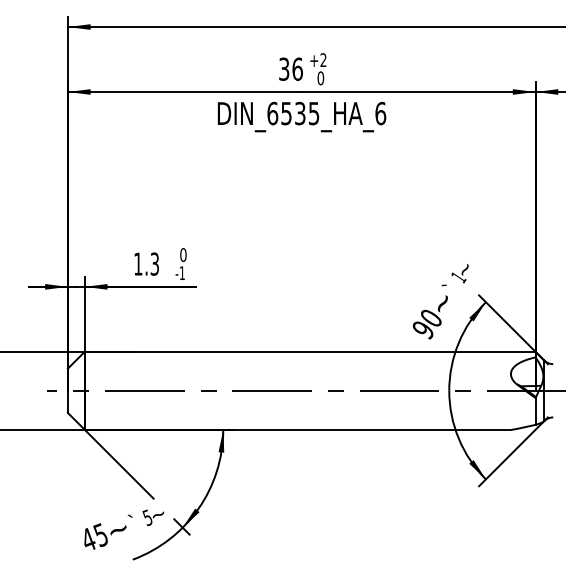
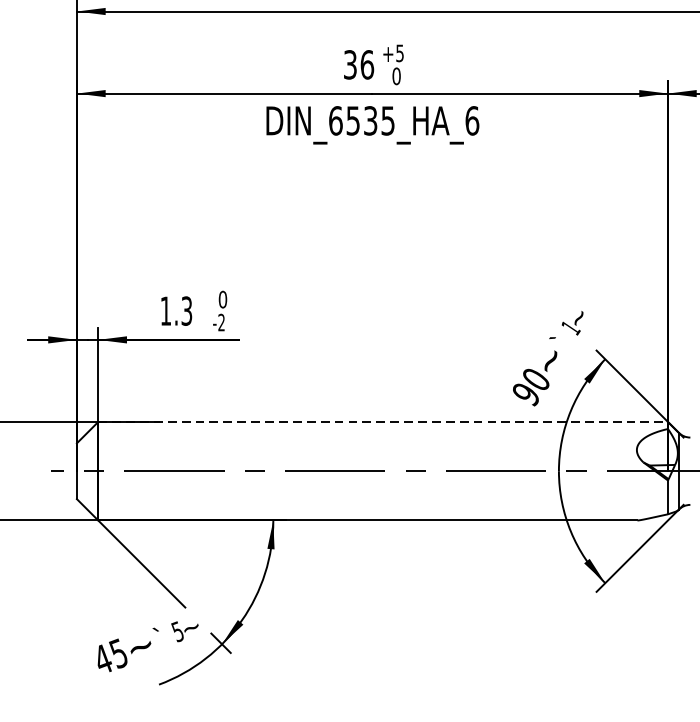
text: (323, 60) -> (399, 53), +2 -> +5
text: (181, 272) -> (220, 321), -1 -> -2
line: (310, 351) -> (383, 421), solid -> dashed

